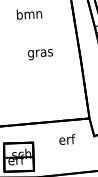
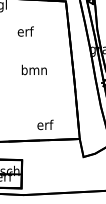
text: (29, 14) -> (25, 31), bmn -> erf
text: (39, 52) -> (33, 70), gras -> bmn
text: (67, 139) -> (45, 124), moved

